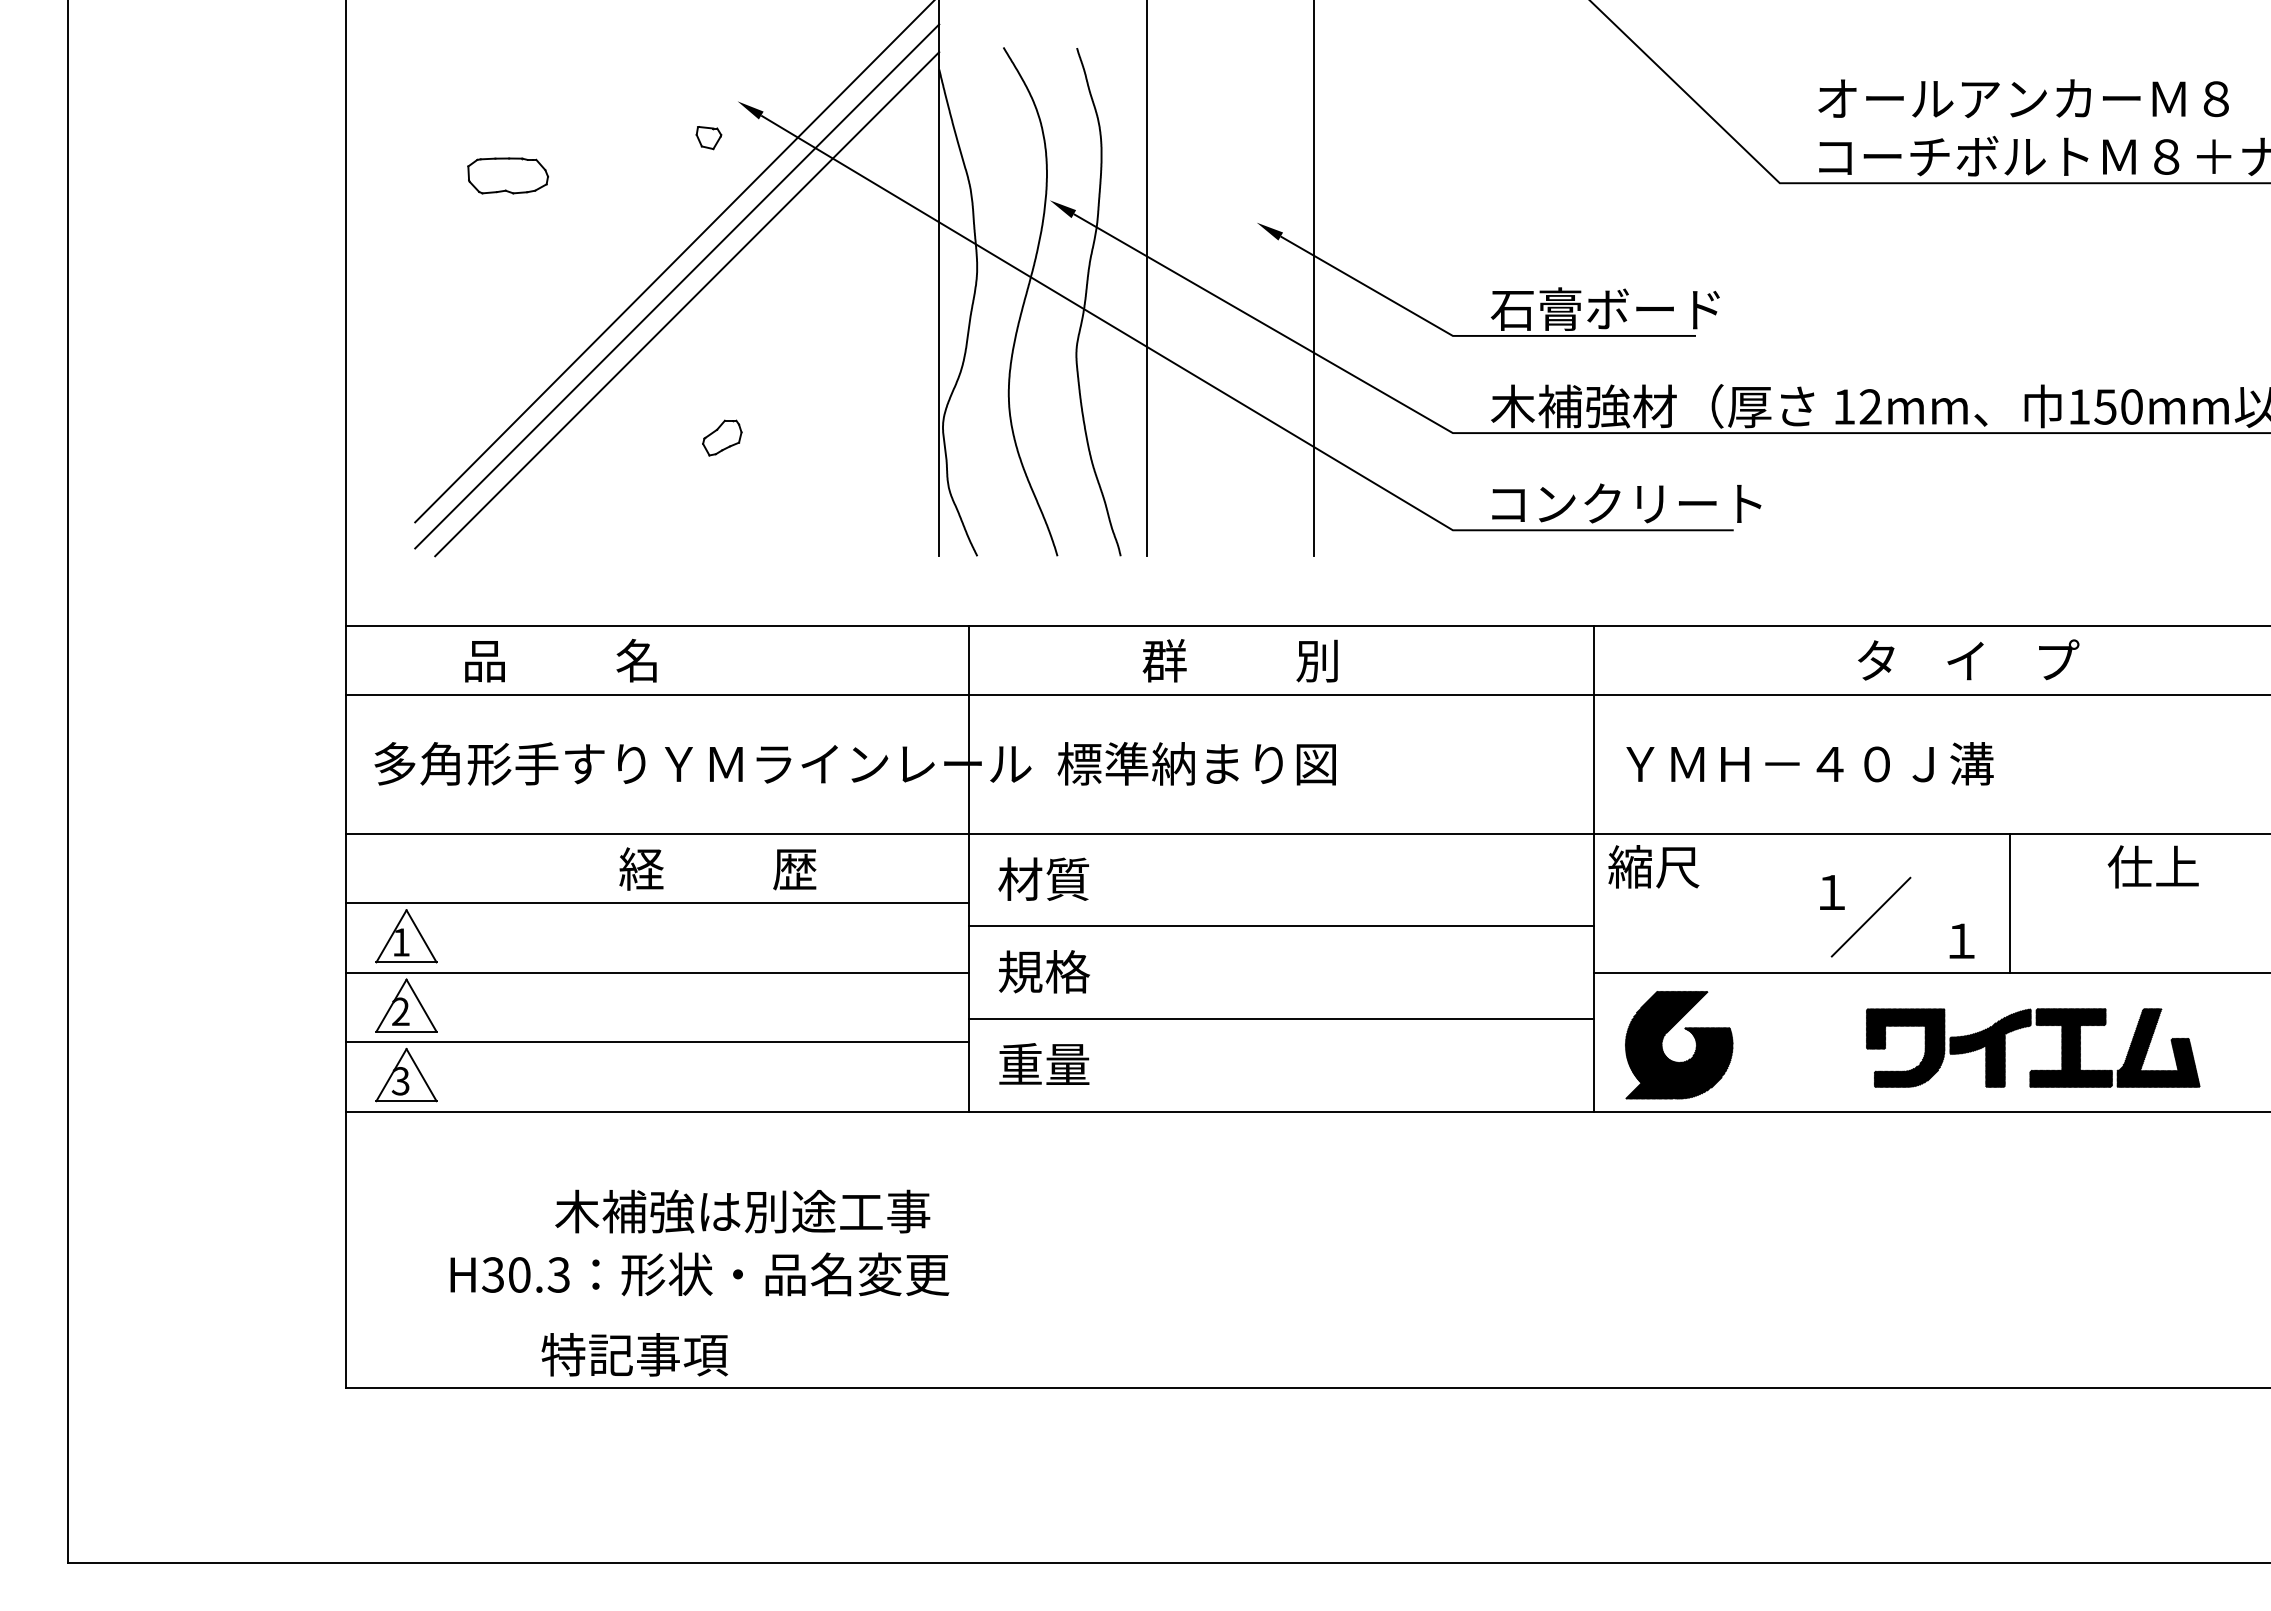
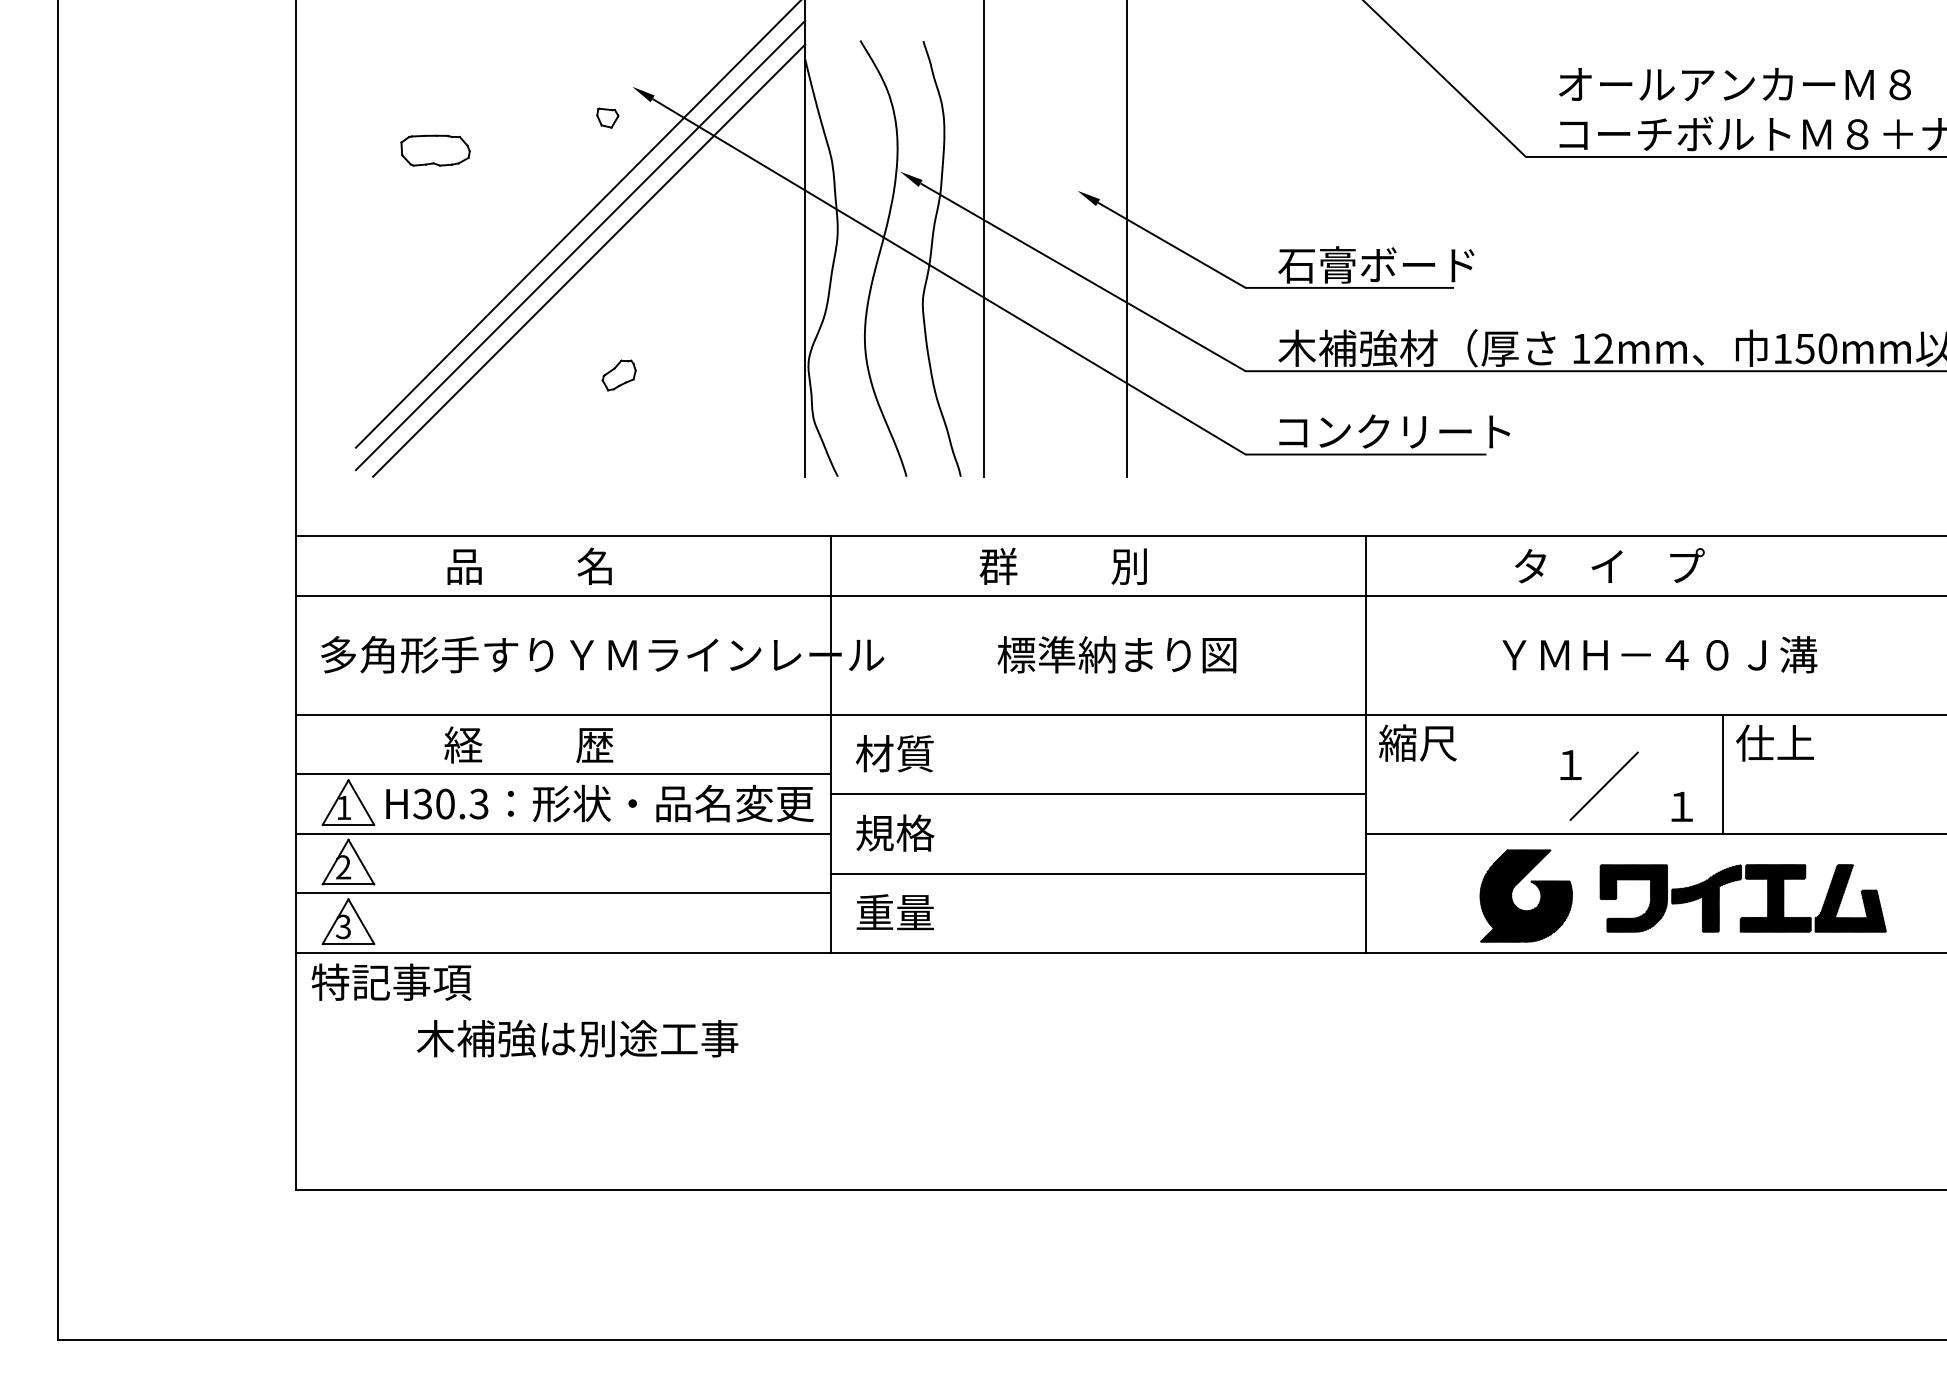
text: (1968, 659) -> (1609, 565), moved
text: (560, 660) -> (529, 566), moved
text: (1196, 763) -> (1116, 654), moved
text: (1809, 763) -> (1659, 654), moved
text: (2152, 866) -> (1774, 742), moved
text: (717, 868) -> (528, 744), moved
part: (1680, 1061) -> (1527, 909), moved
text: (742, 1211) -> (577, 1038), moved
text: (699, 1274) -> (599, 803), moved
text: (634, 1354) -> (391, 982), moved

